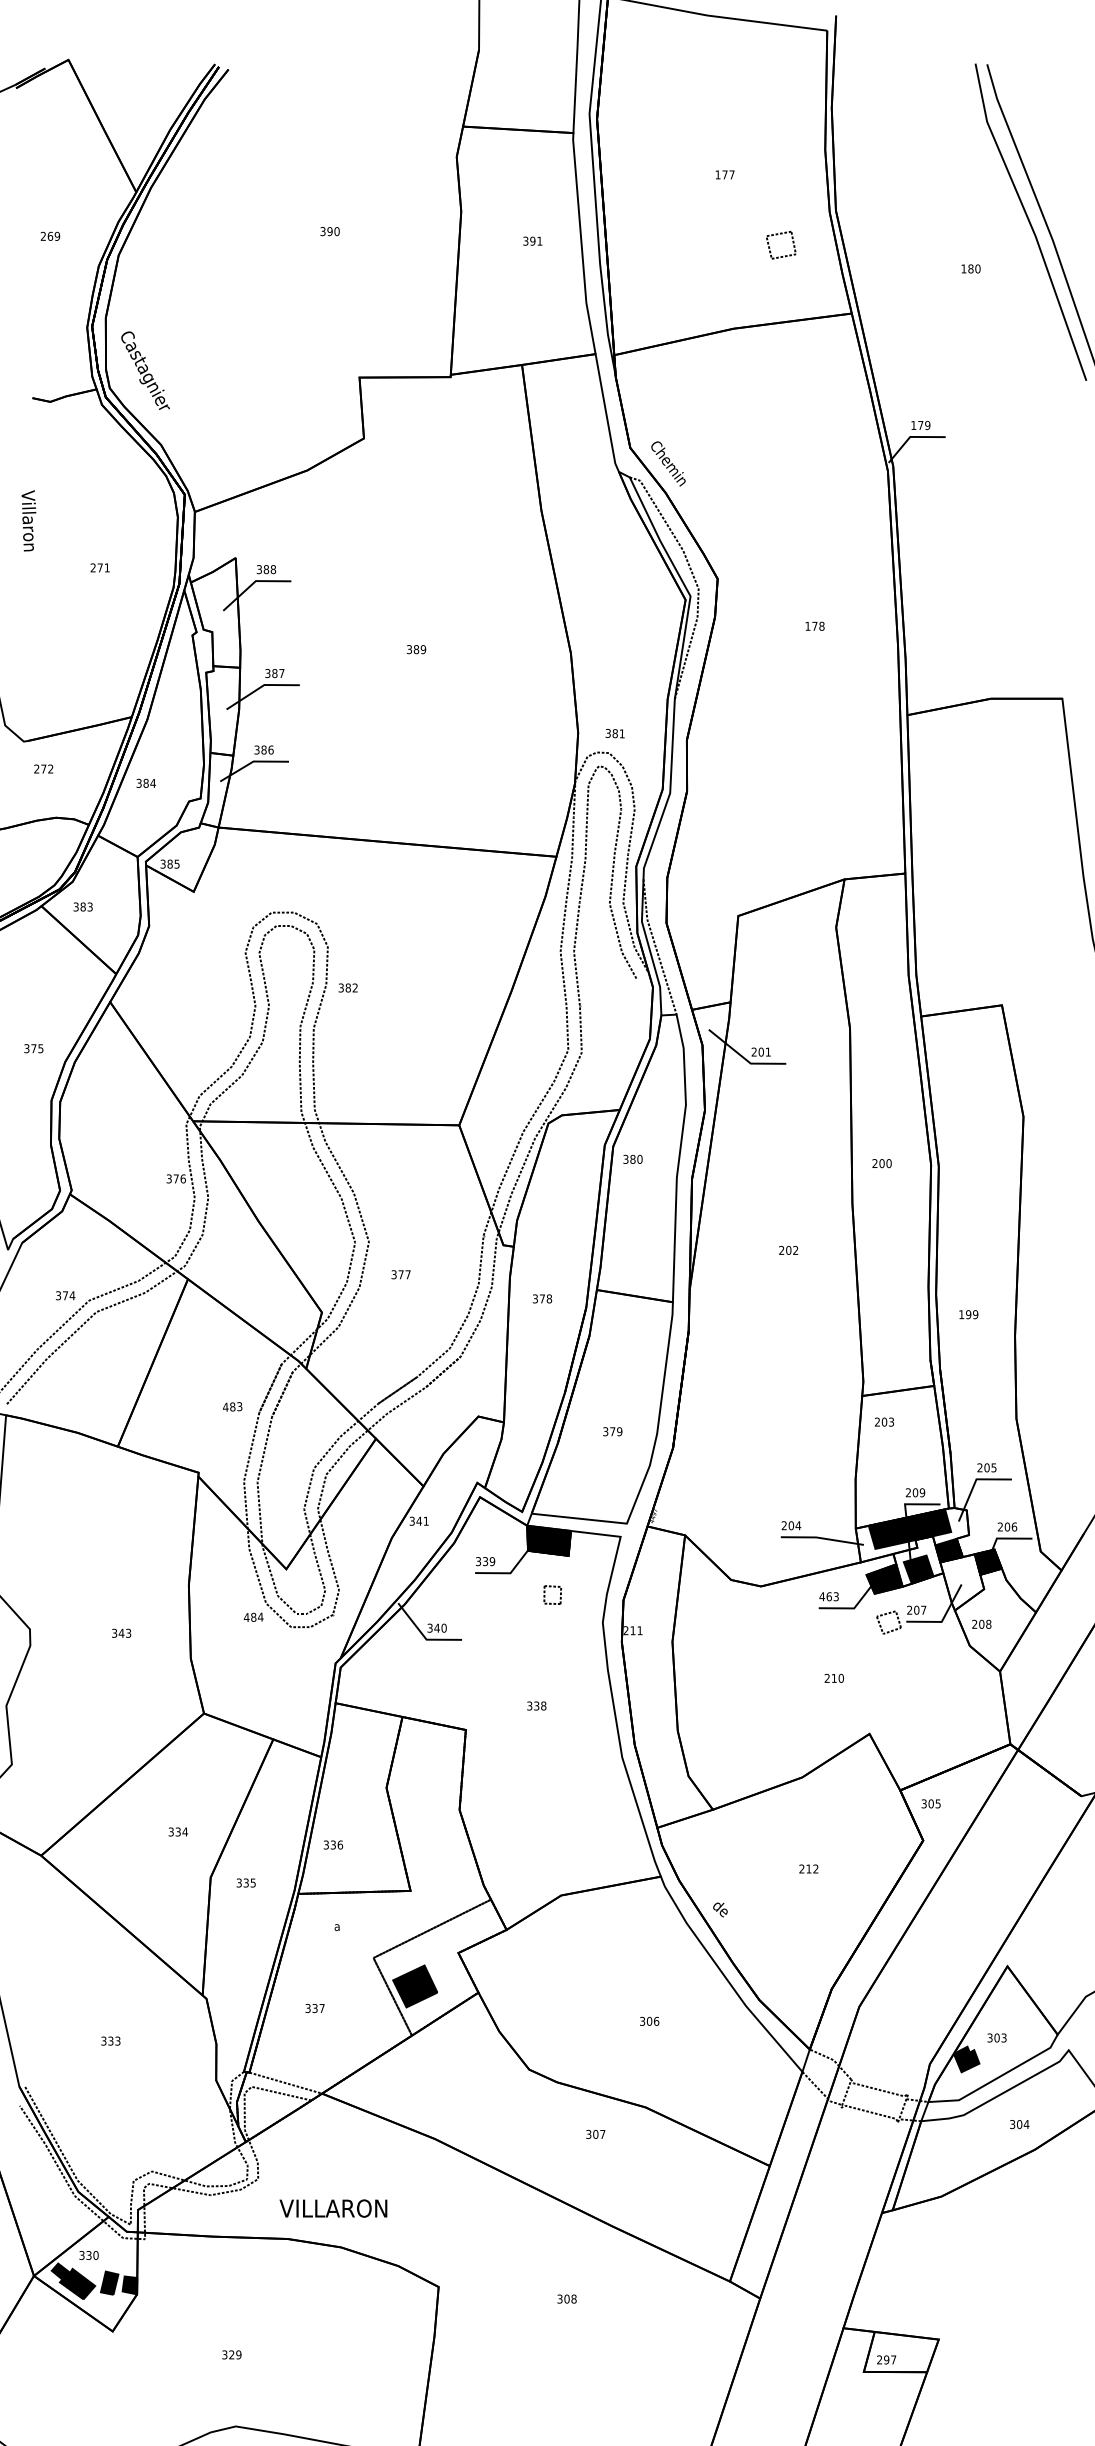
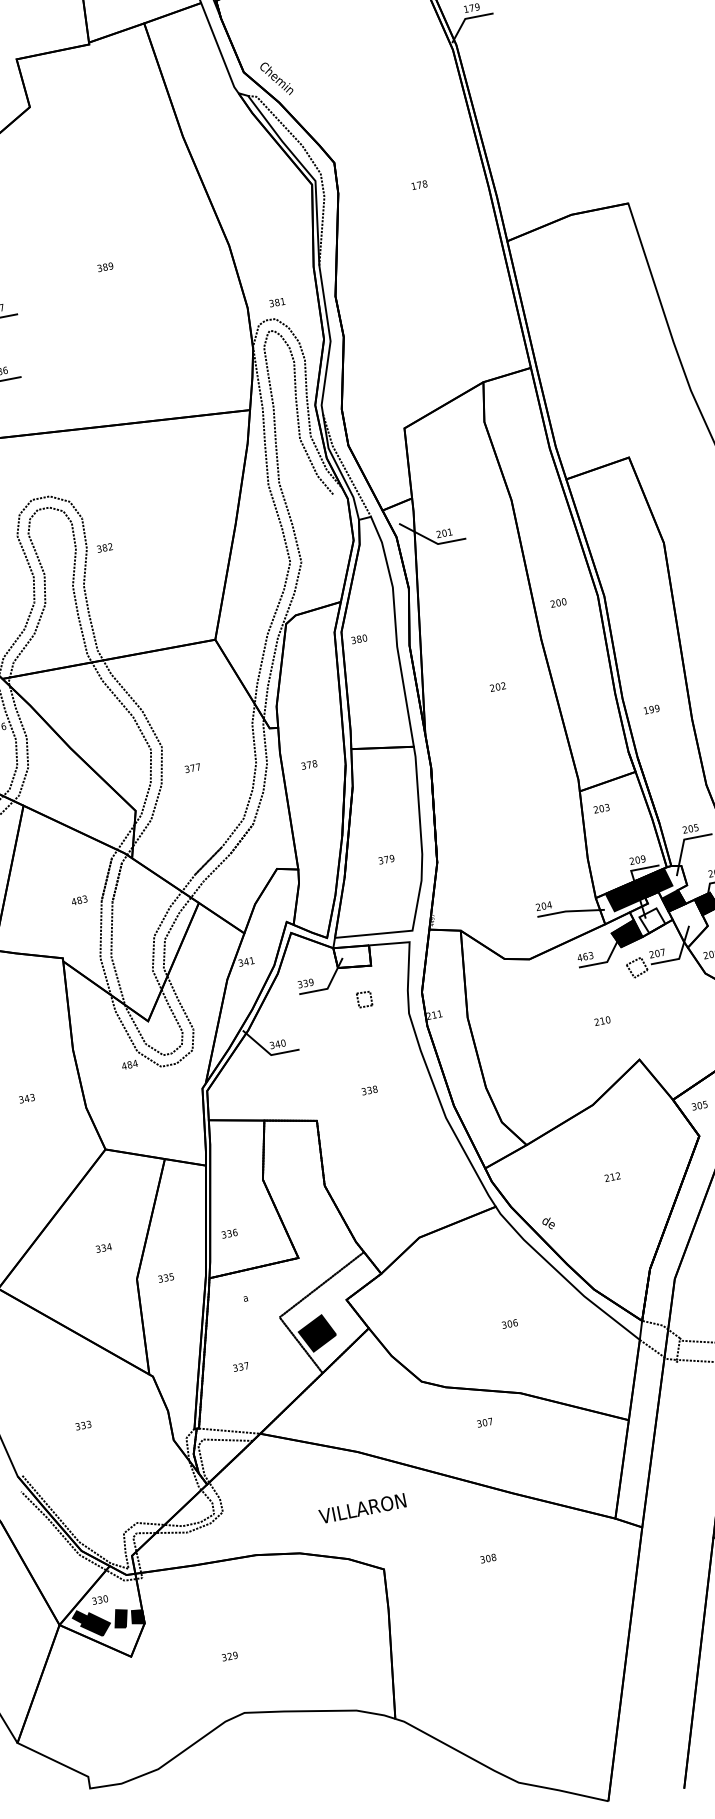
fill: (548, 1540) -> (352, 956), removed
fill: (918, 1569) -> (652, 920), removed
text: (333, 2208) -> (362, 1508), moved

